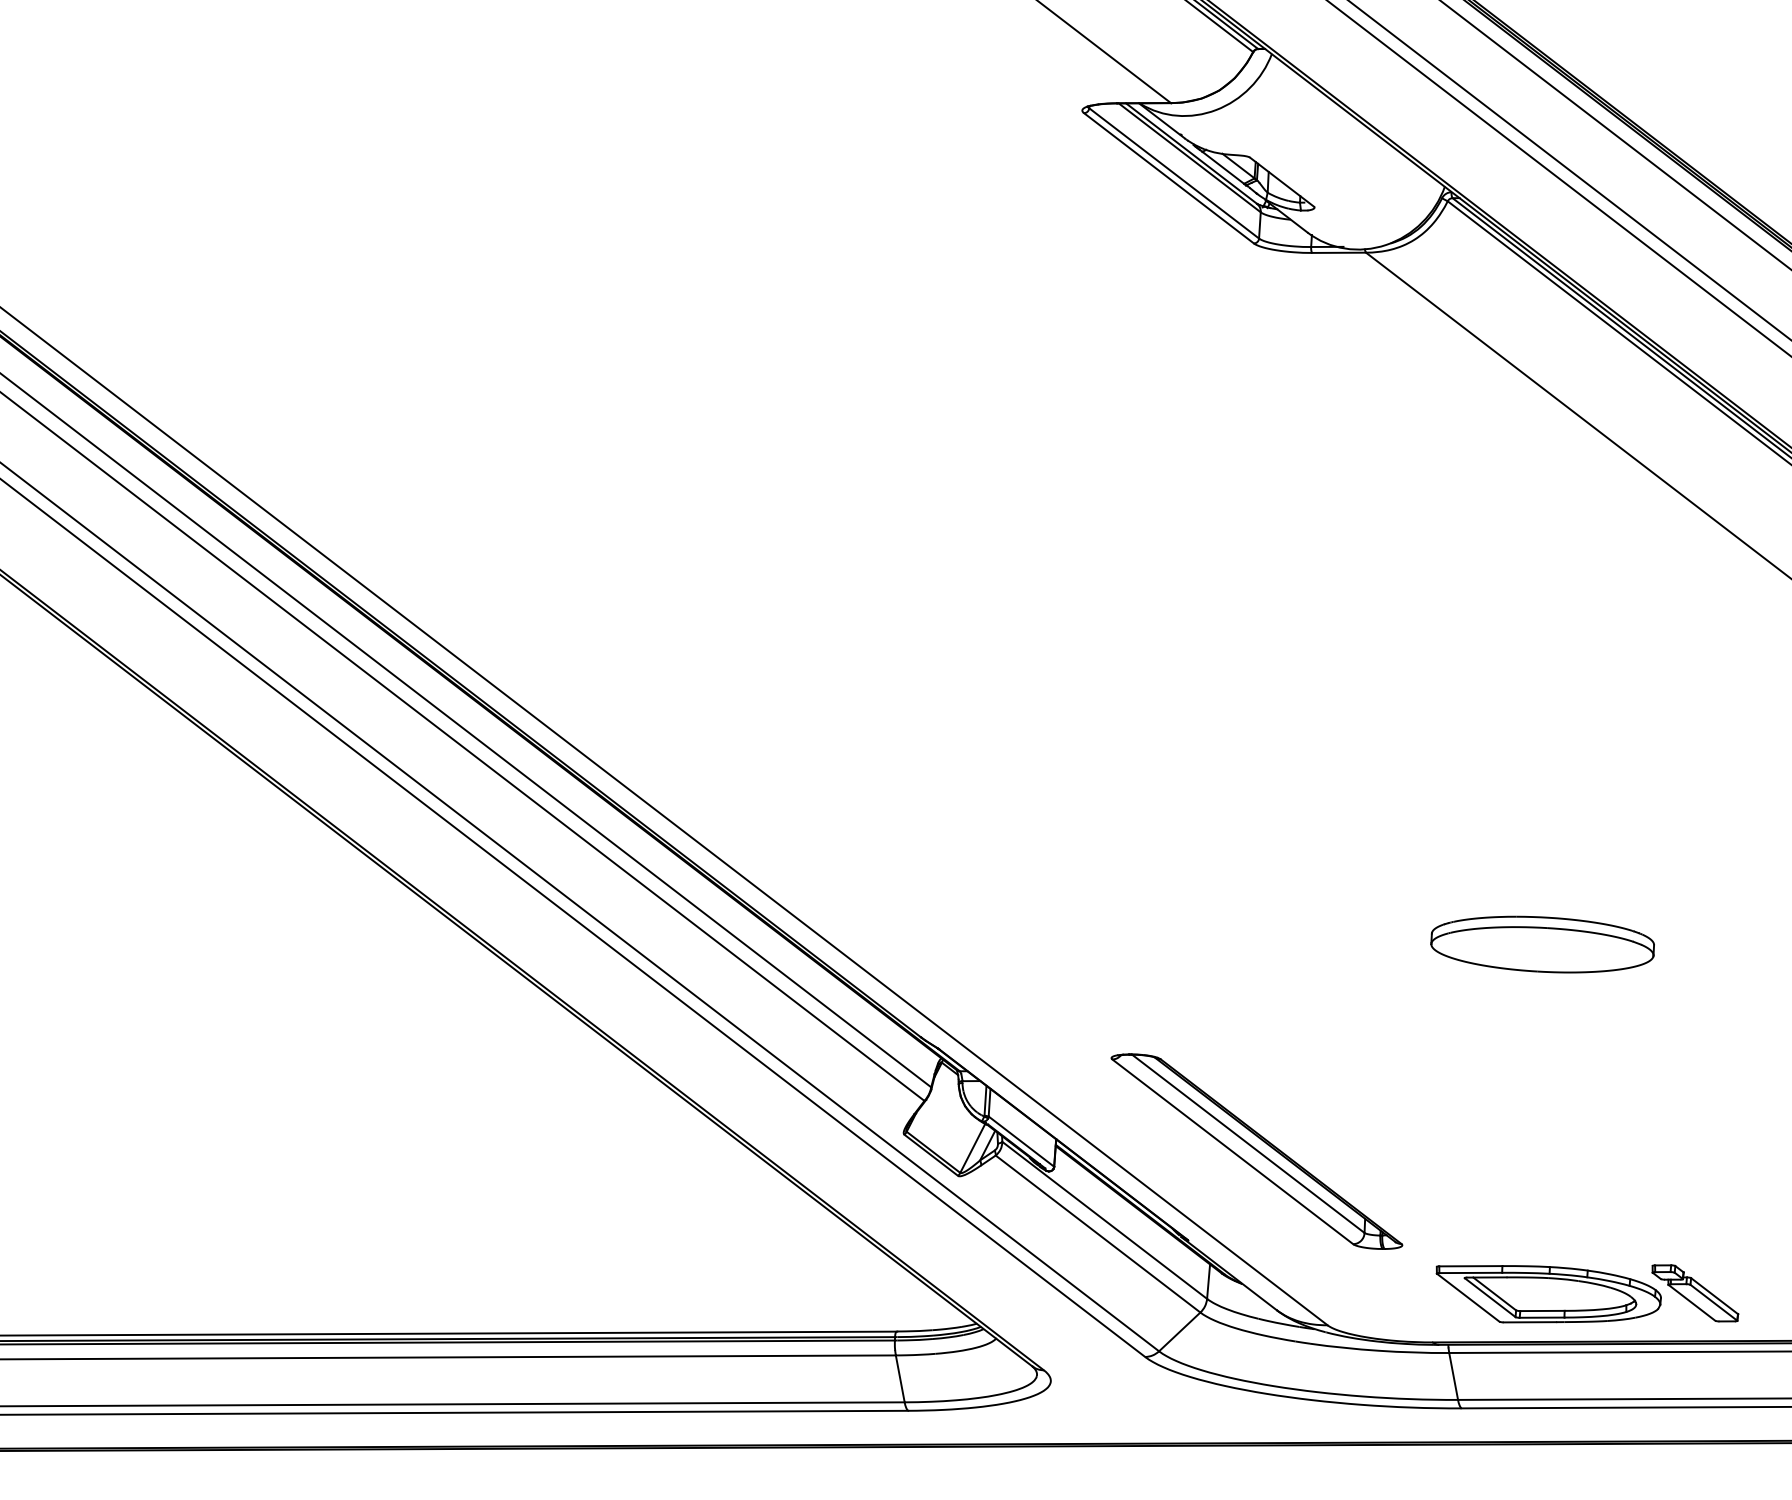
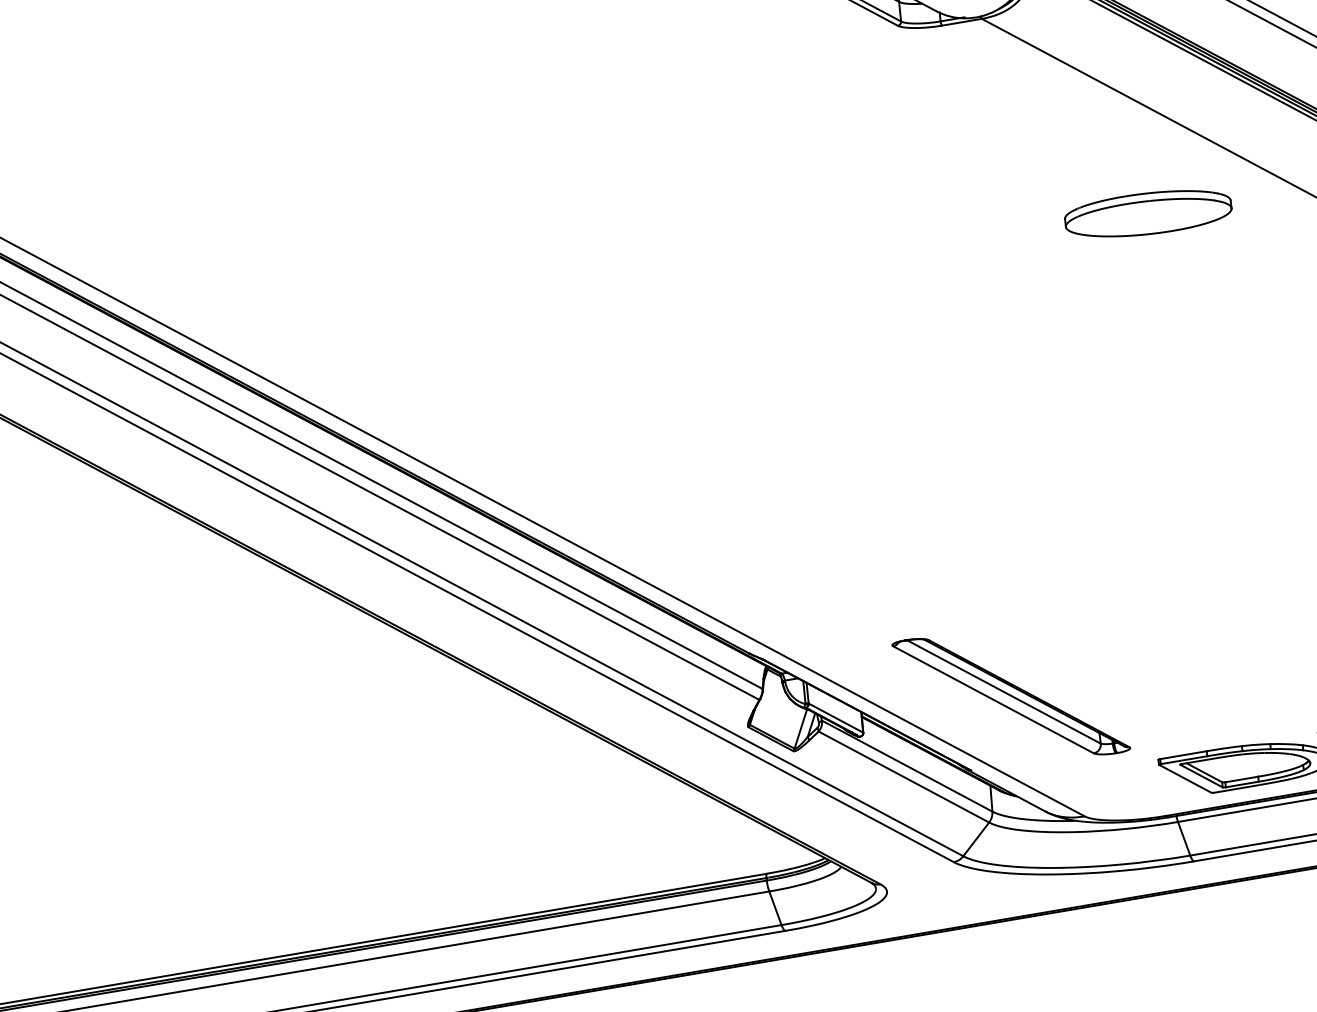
part: (1542, 944) -> (1148, 213), moved

